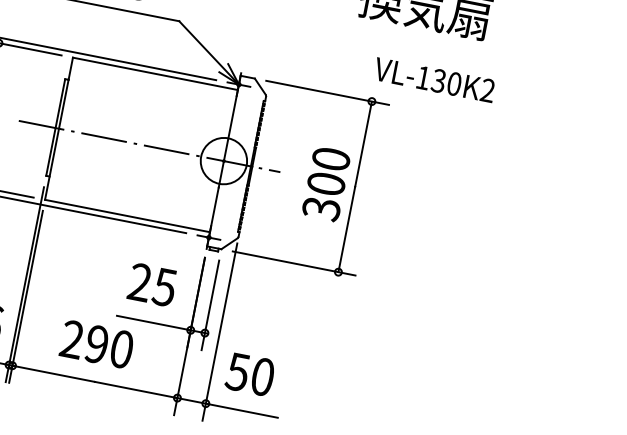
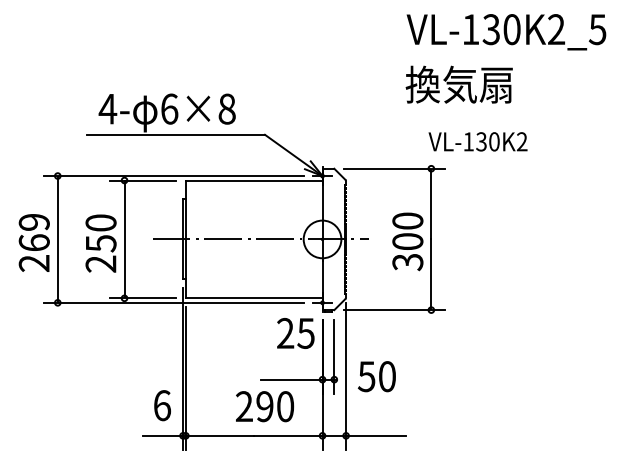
text: (151, 284) -> (295, 333), moved
text: (97, 344) -> (265, 406), moved
text: (249, 374) -> (376, 376), moved

